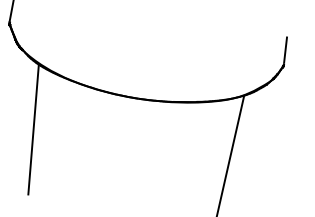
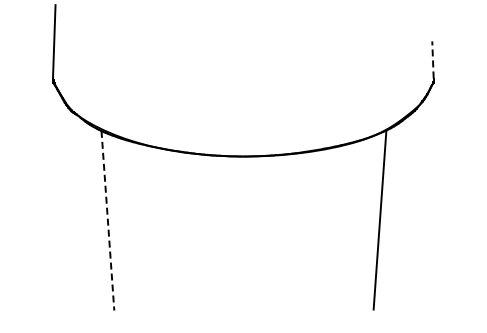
line: (285, 49) -> (432, 59), solid -> dashed
line: (33, 130) -> (107, 221), solid -> dashed

